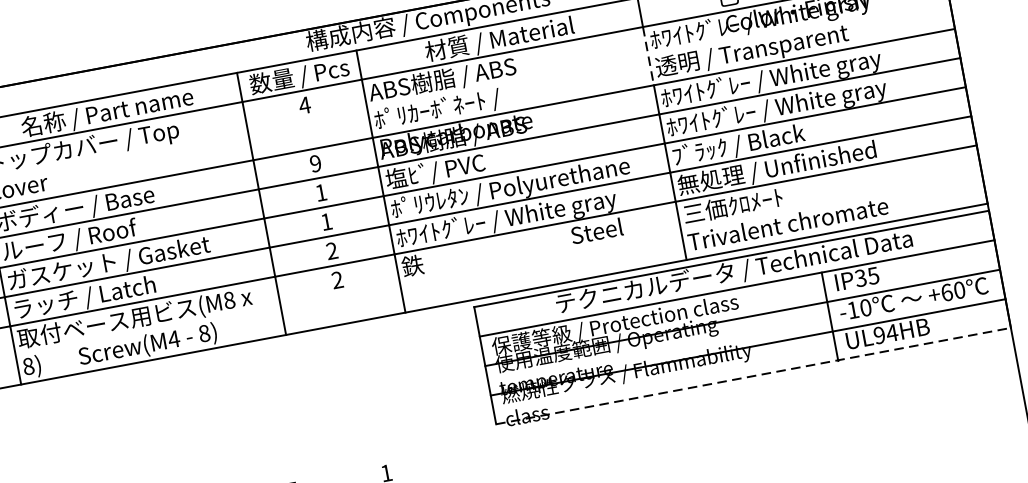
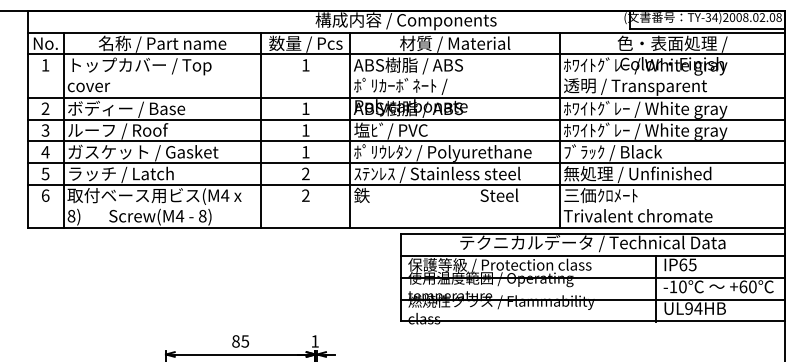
line: (649, 56) -> (560, 76), dashed -> solid
text: (304, 105) -> (305, 65), 4 -> 1
text: (315, 163) -> (305, 108), 9 -> 1
text: (508, 218) -> (437, 174), ﾎﾜｲﾄｸﾞﾚｰ / White gray -> ｽﾃﾝﾚｽ / Stainless steel
text: (861, 277) -> (683, 264), IP35 -> IP65
text: (229, 300) -> (225, 195), (M8 -> (M4
line: (753, 375) -> (592, 320), dashed -> solid

